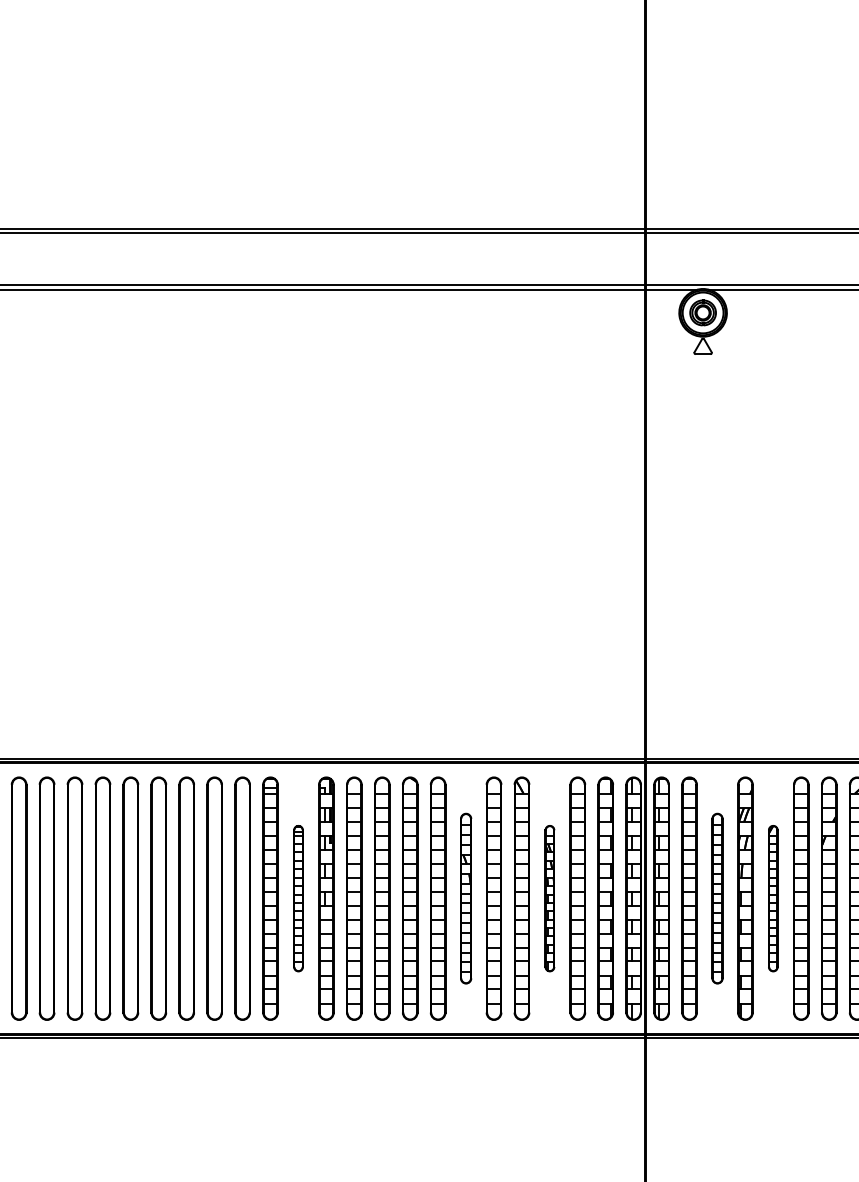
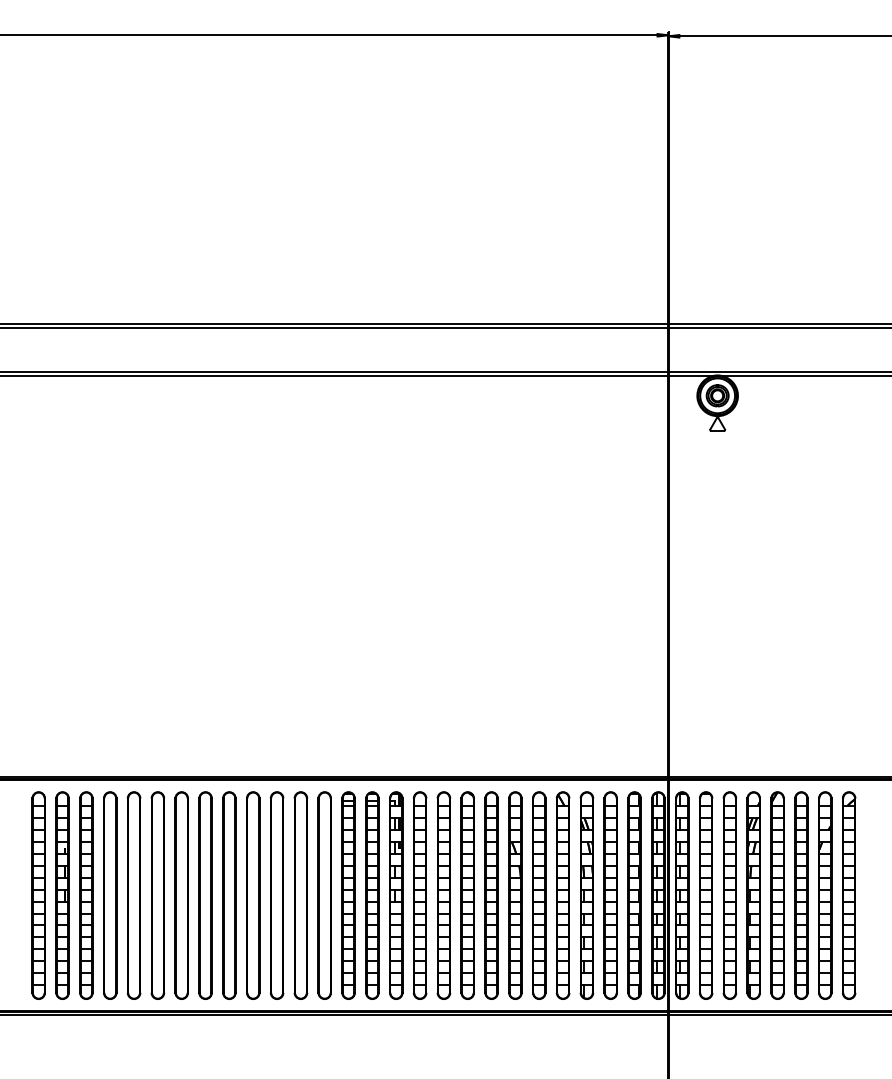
part: (298, 898) -> (372, 895), size x1.67
part: (466, 898) -> (515, 895), size x1.43
part: (549, 898) -> (586, 895), size x1.67
part: (716, 898) -> (729, 895), size x1.43
part: (773, 898) -> (777, 895), size x1.67

